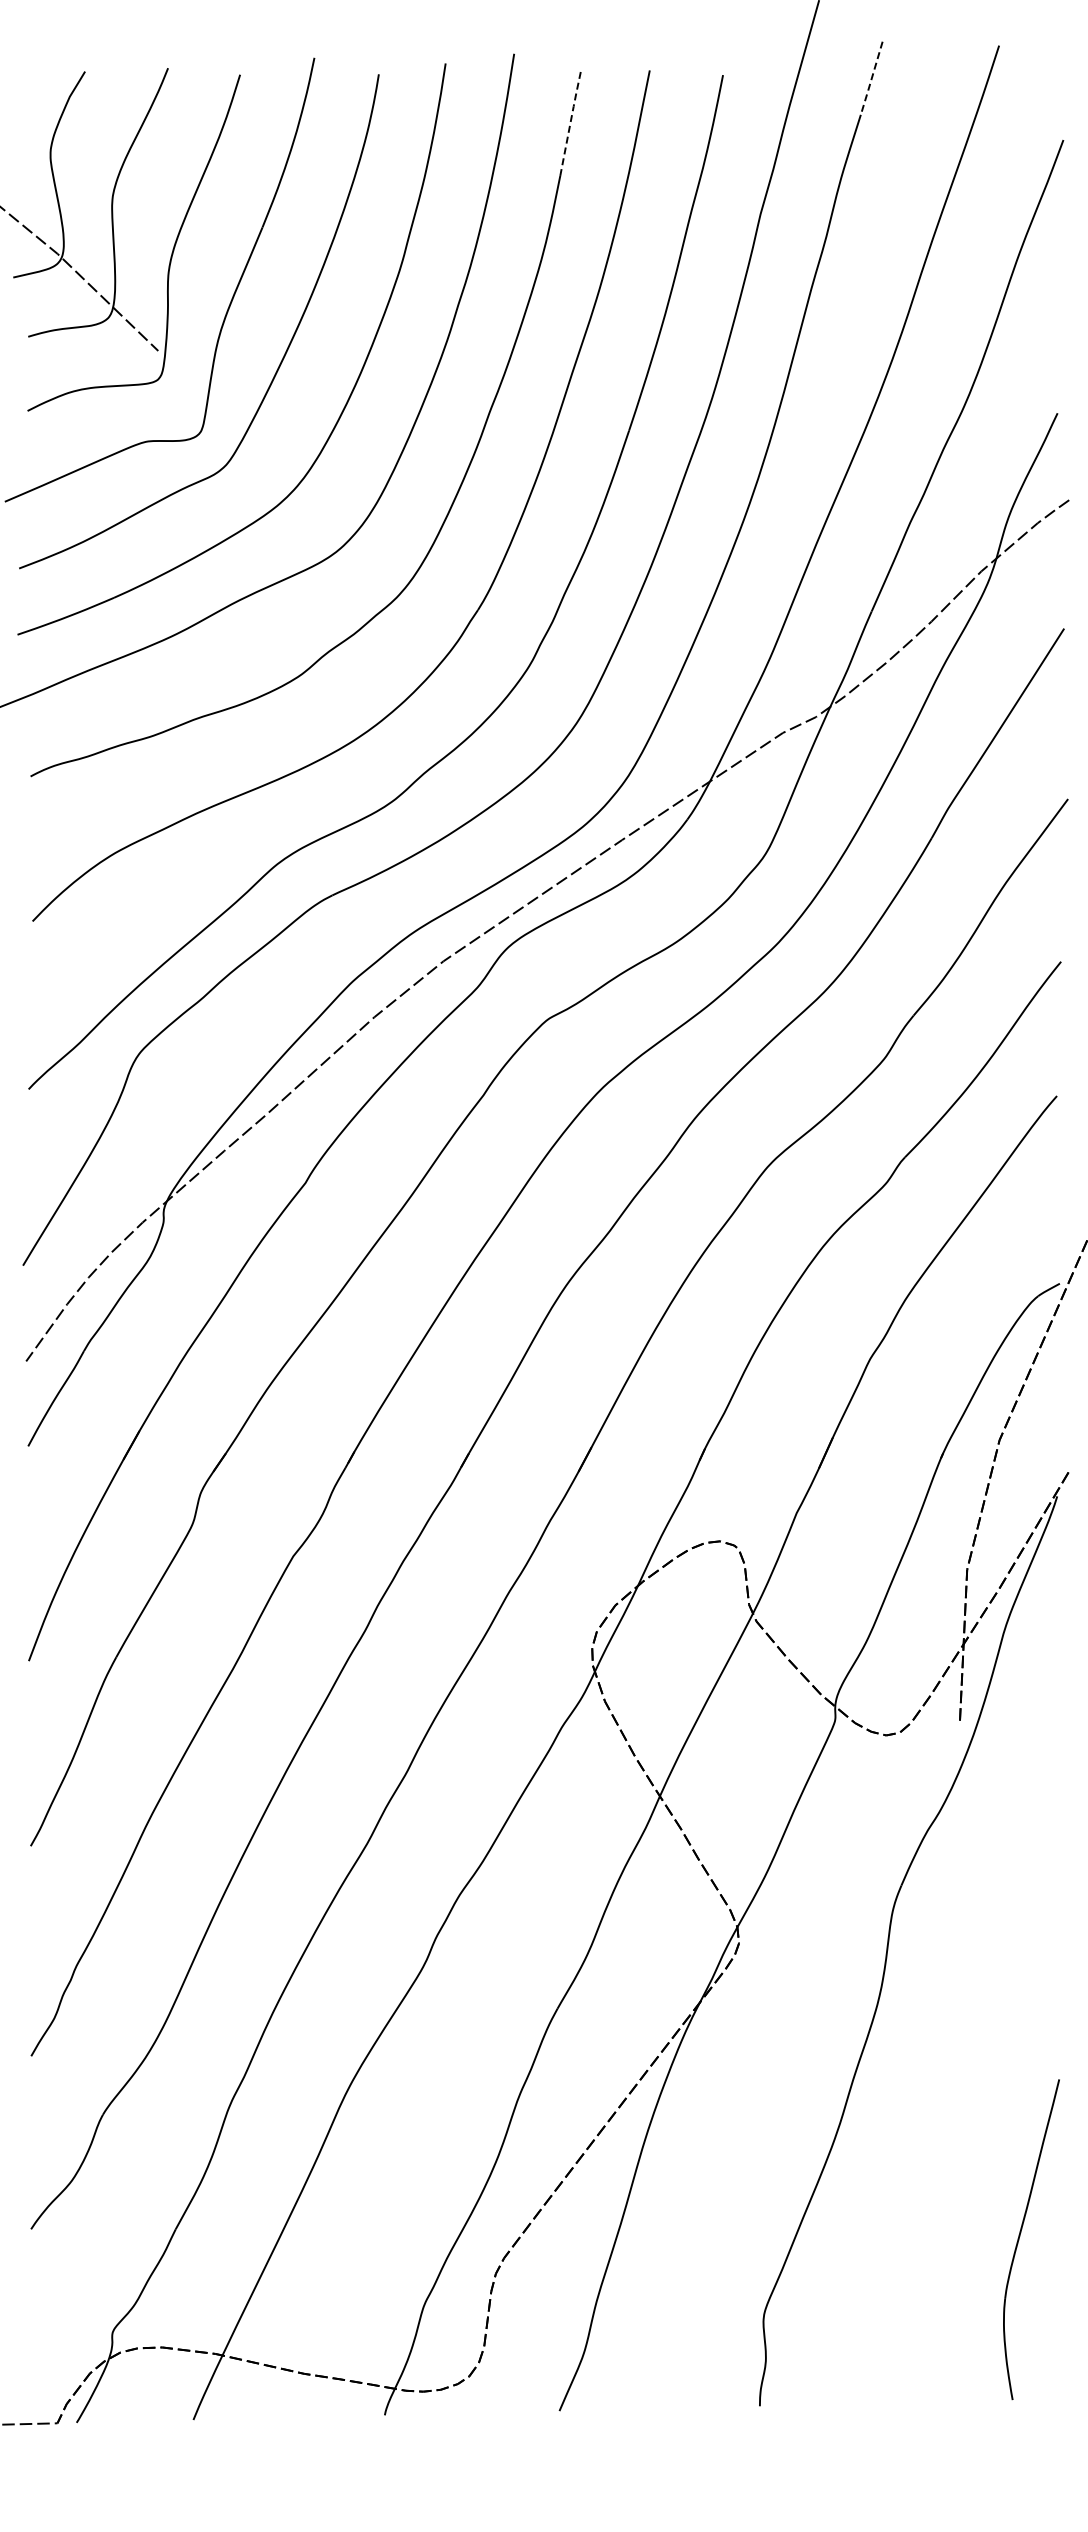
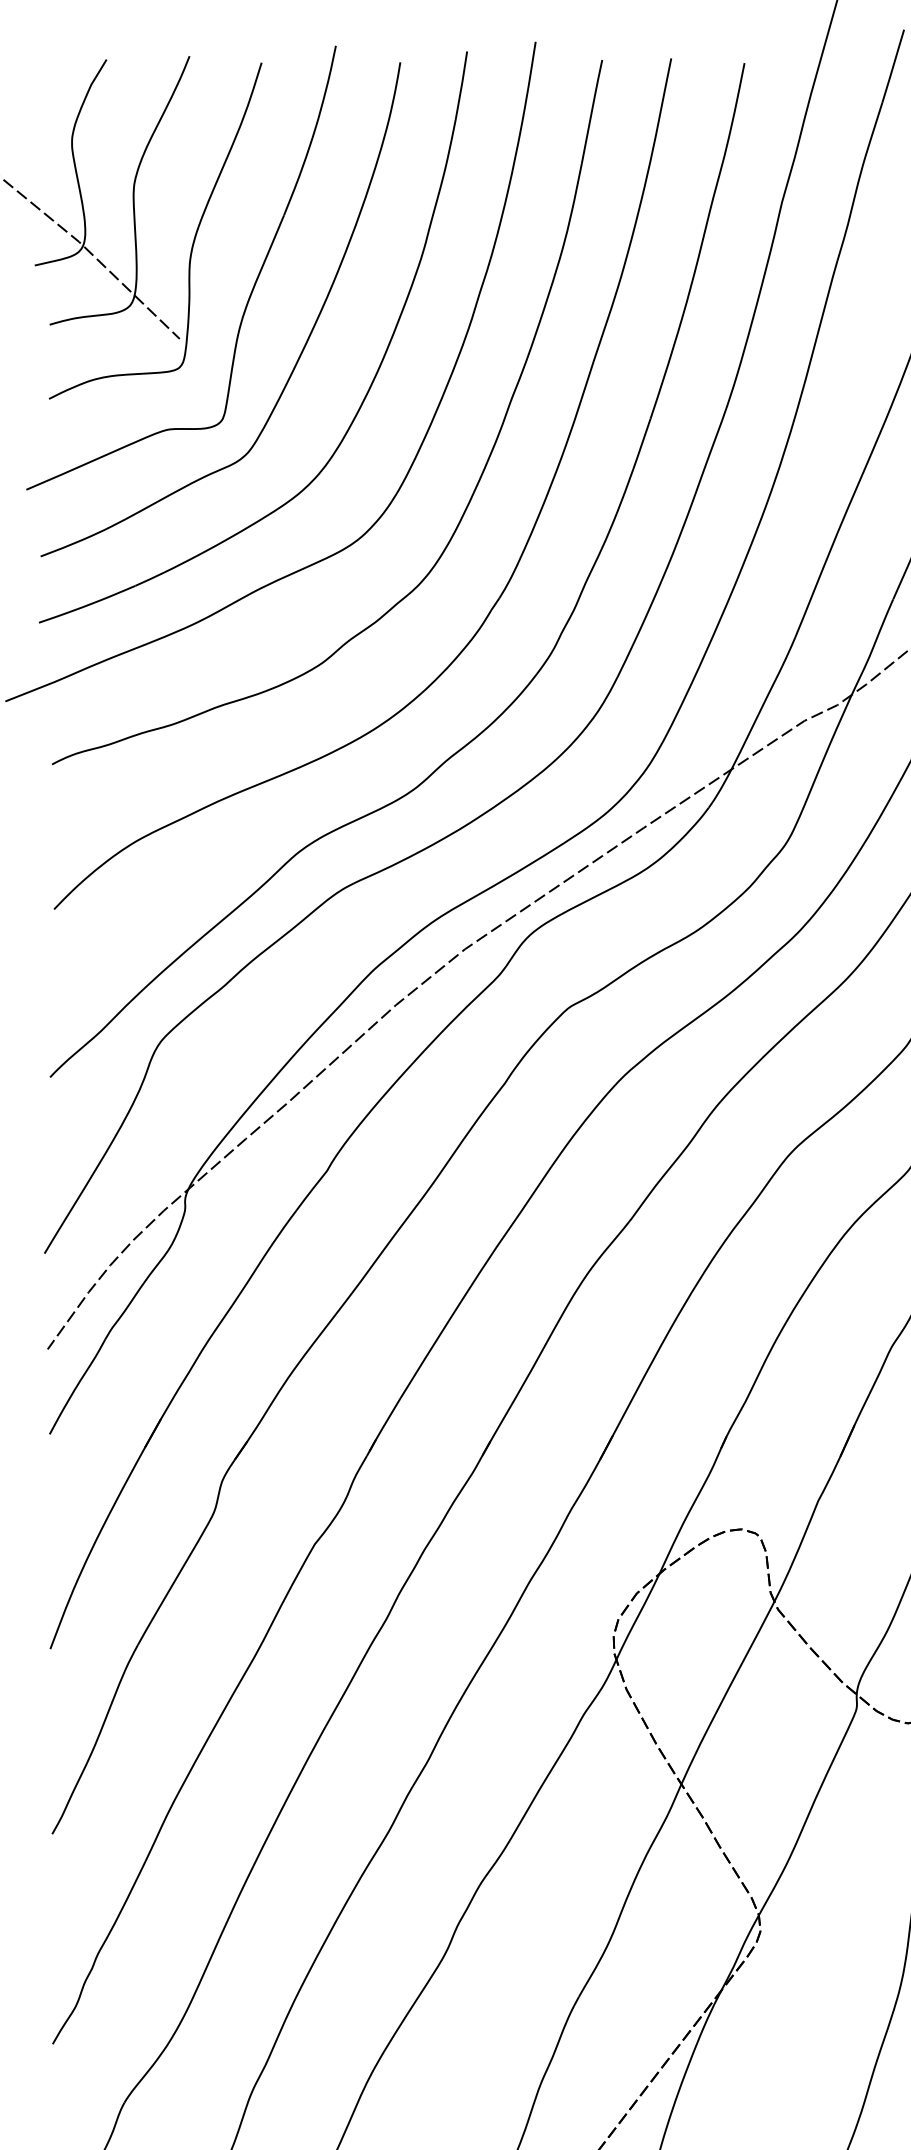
line: (871, 79) -> (892, 67), dashed -> solid
line: (570, 122) -> (591, 110), dashed -> solid

